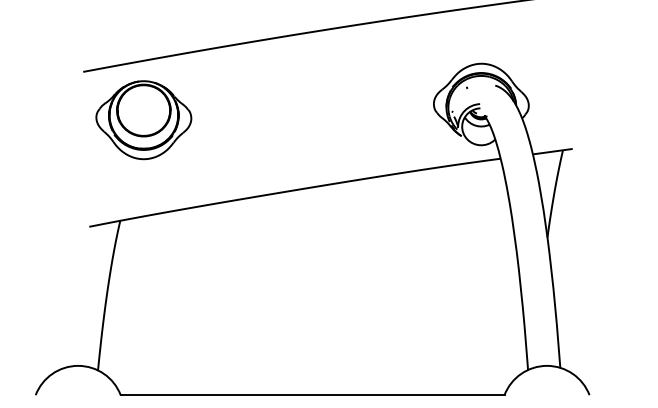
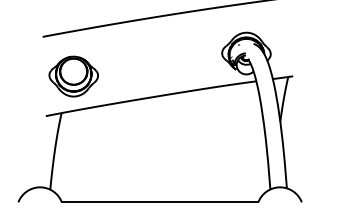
part: (143, 119) -> (73, 76), moved

